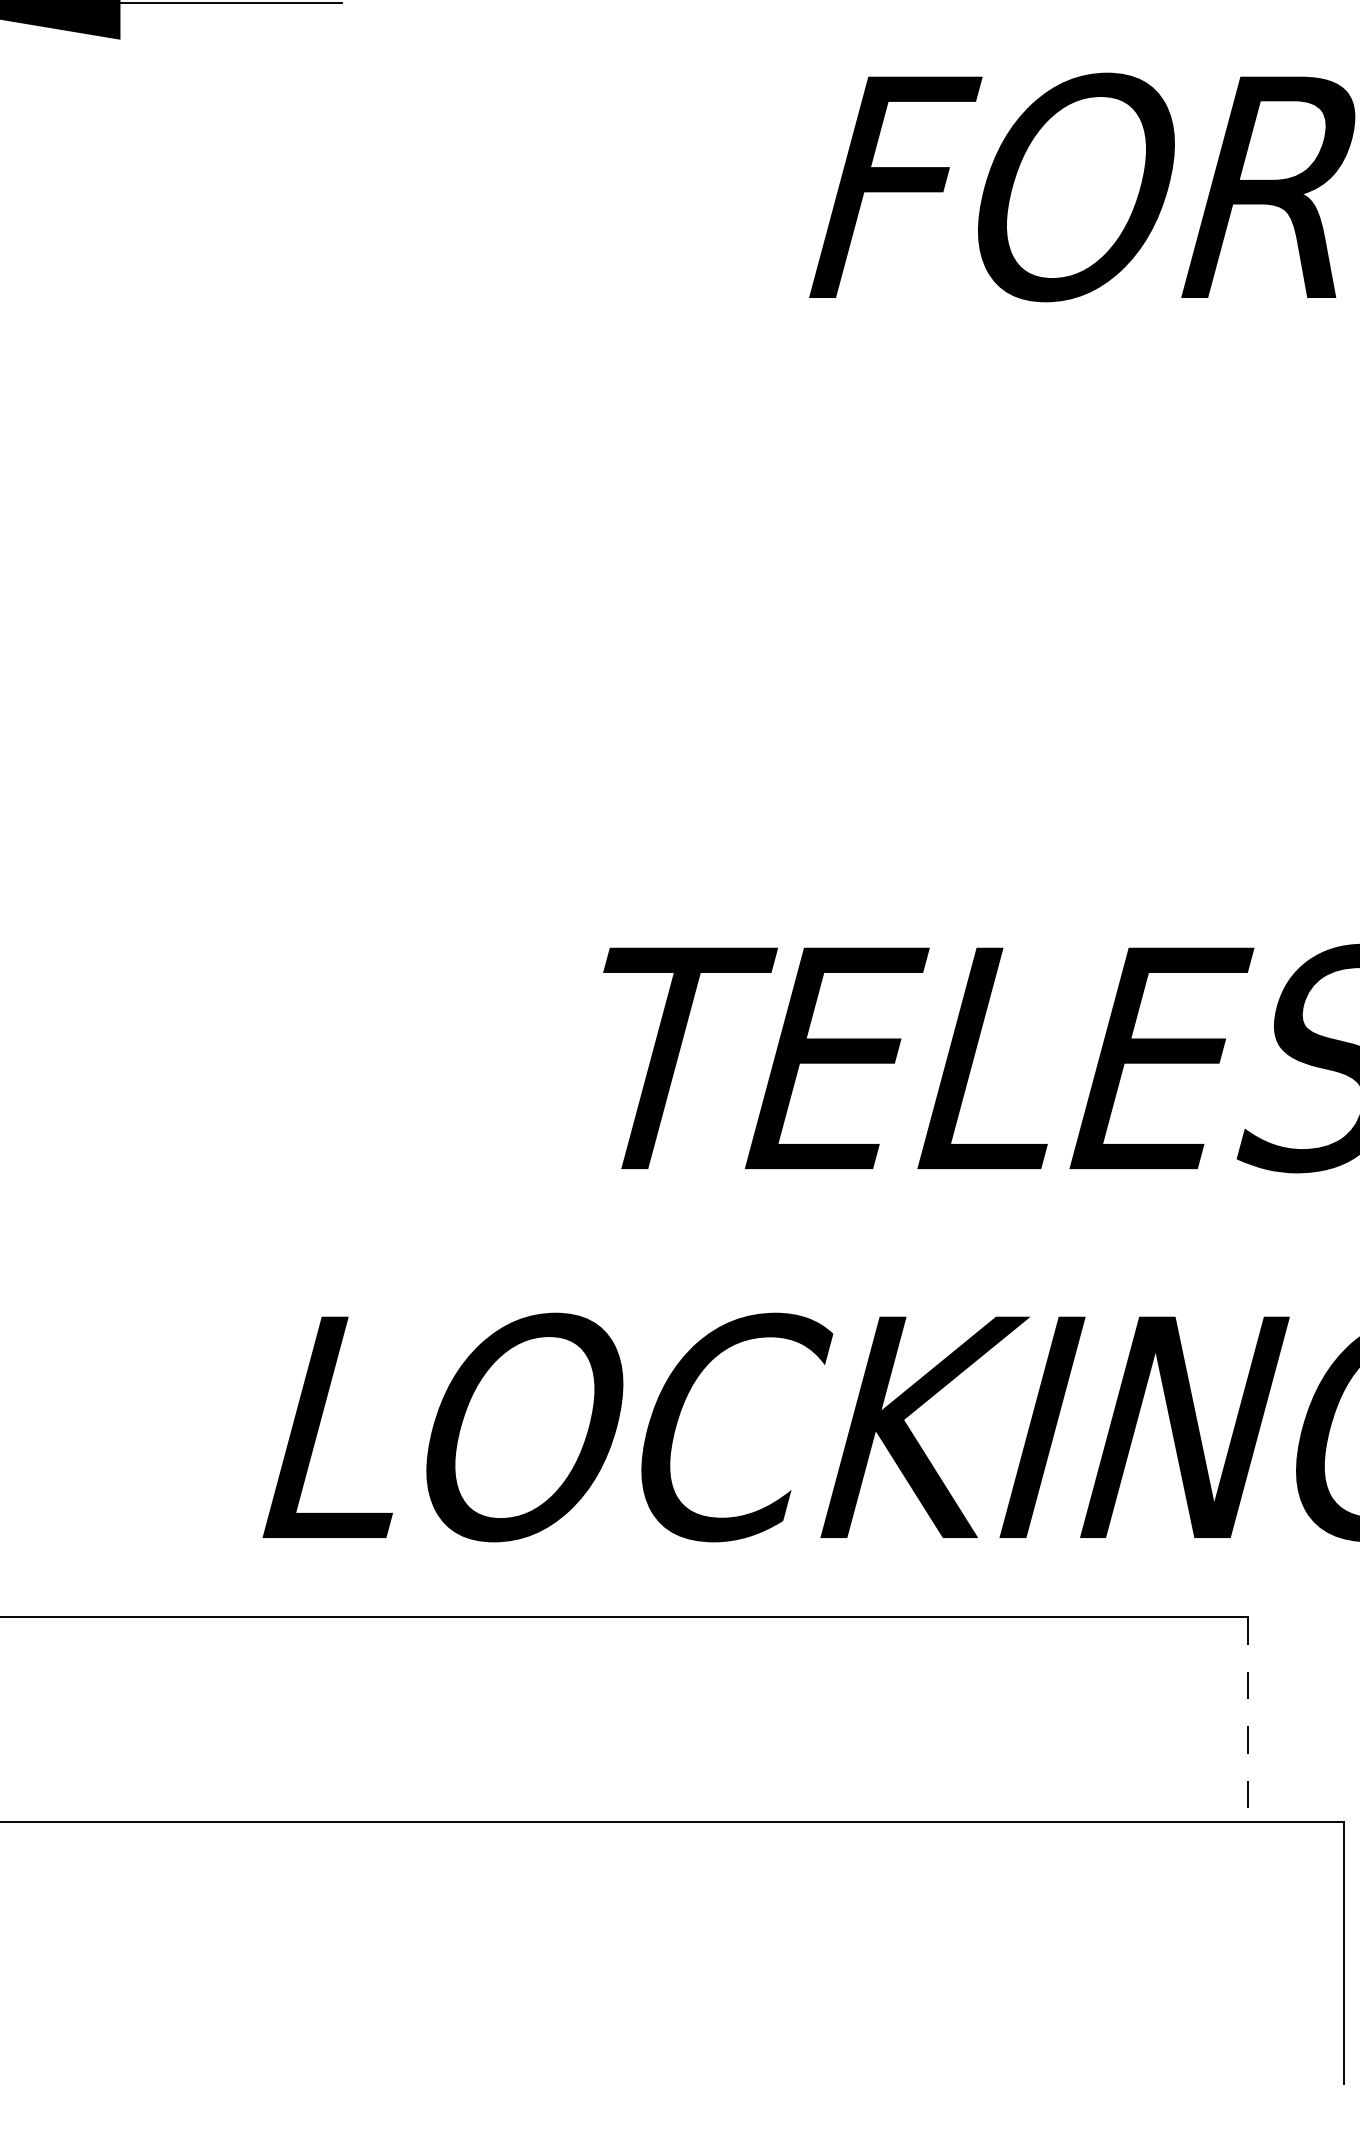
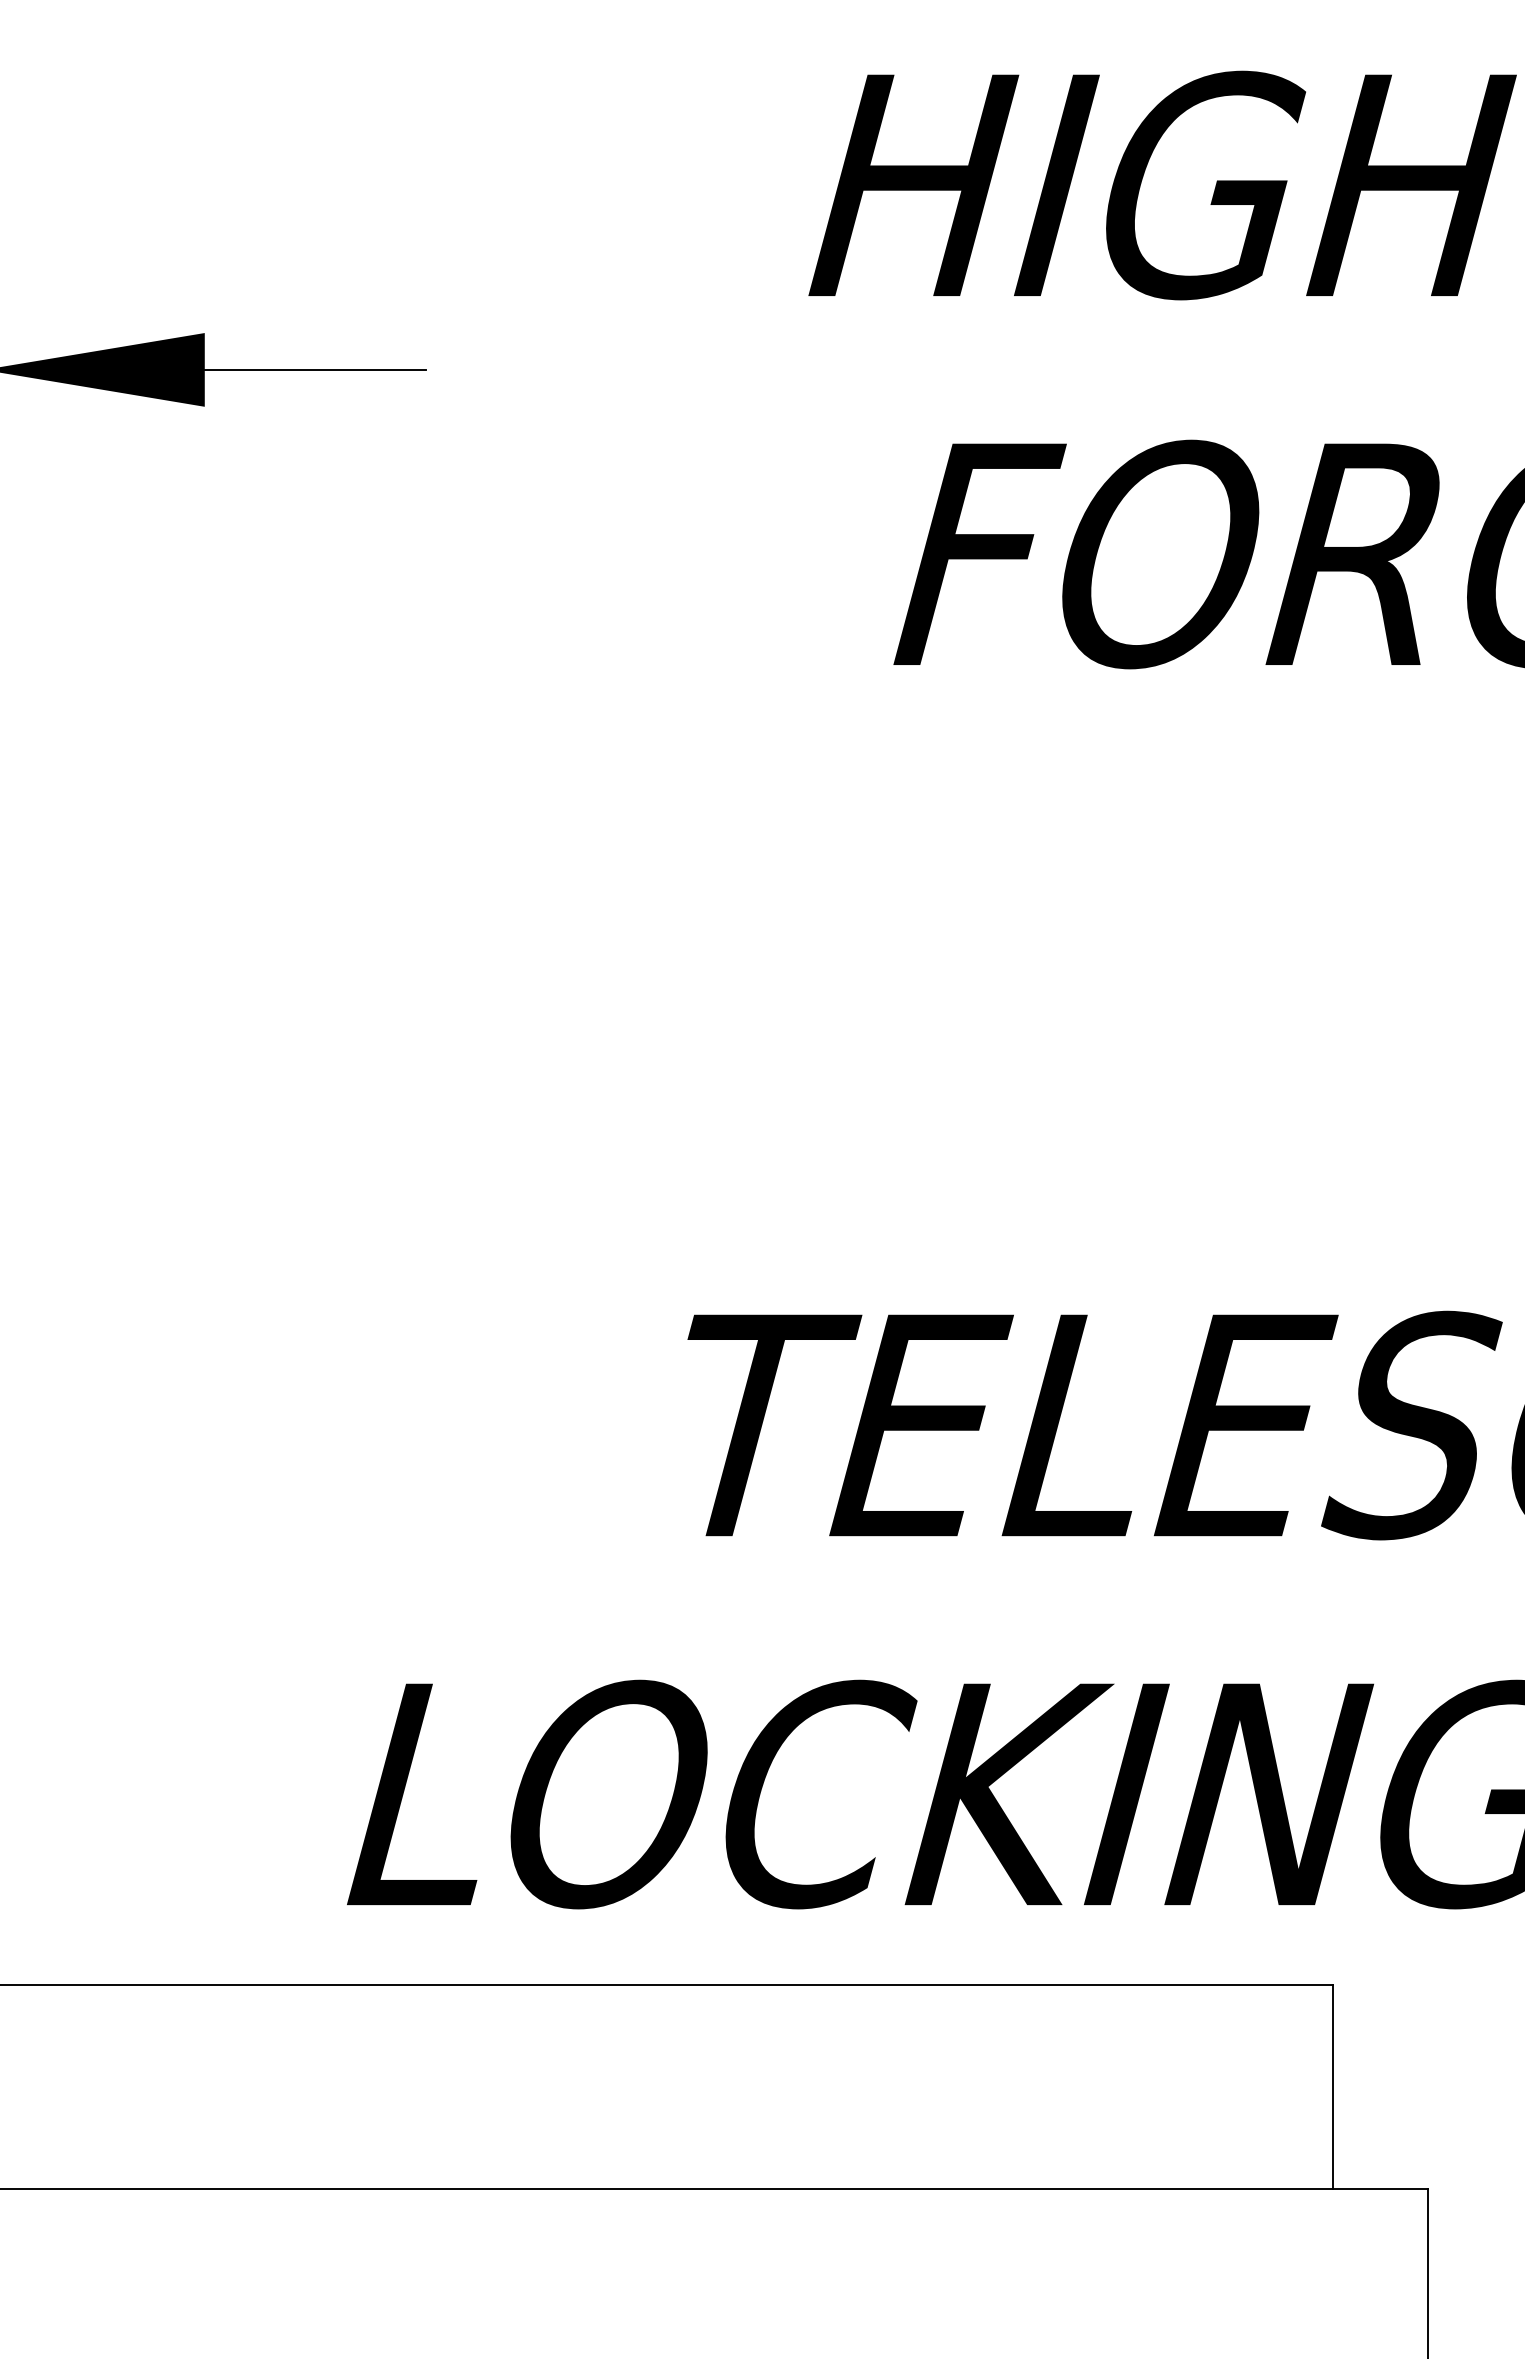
line: (1248, 1720) -> (1332, 2087), dashed -> solid

